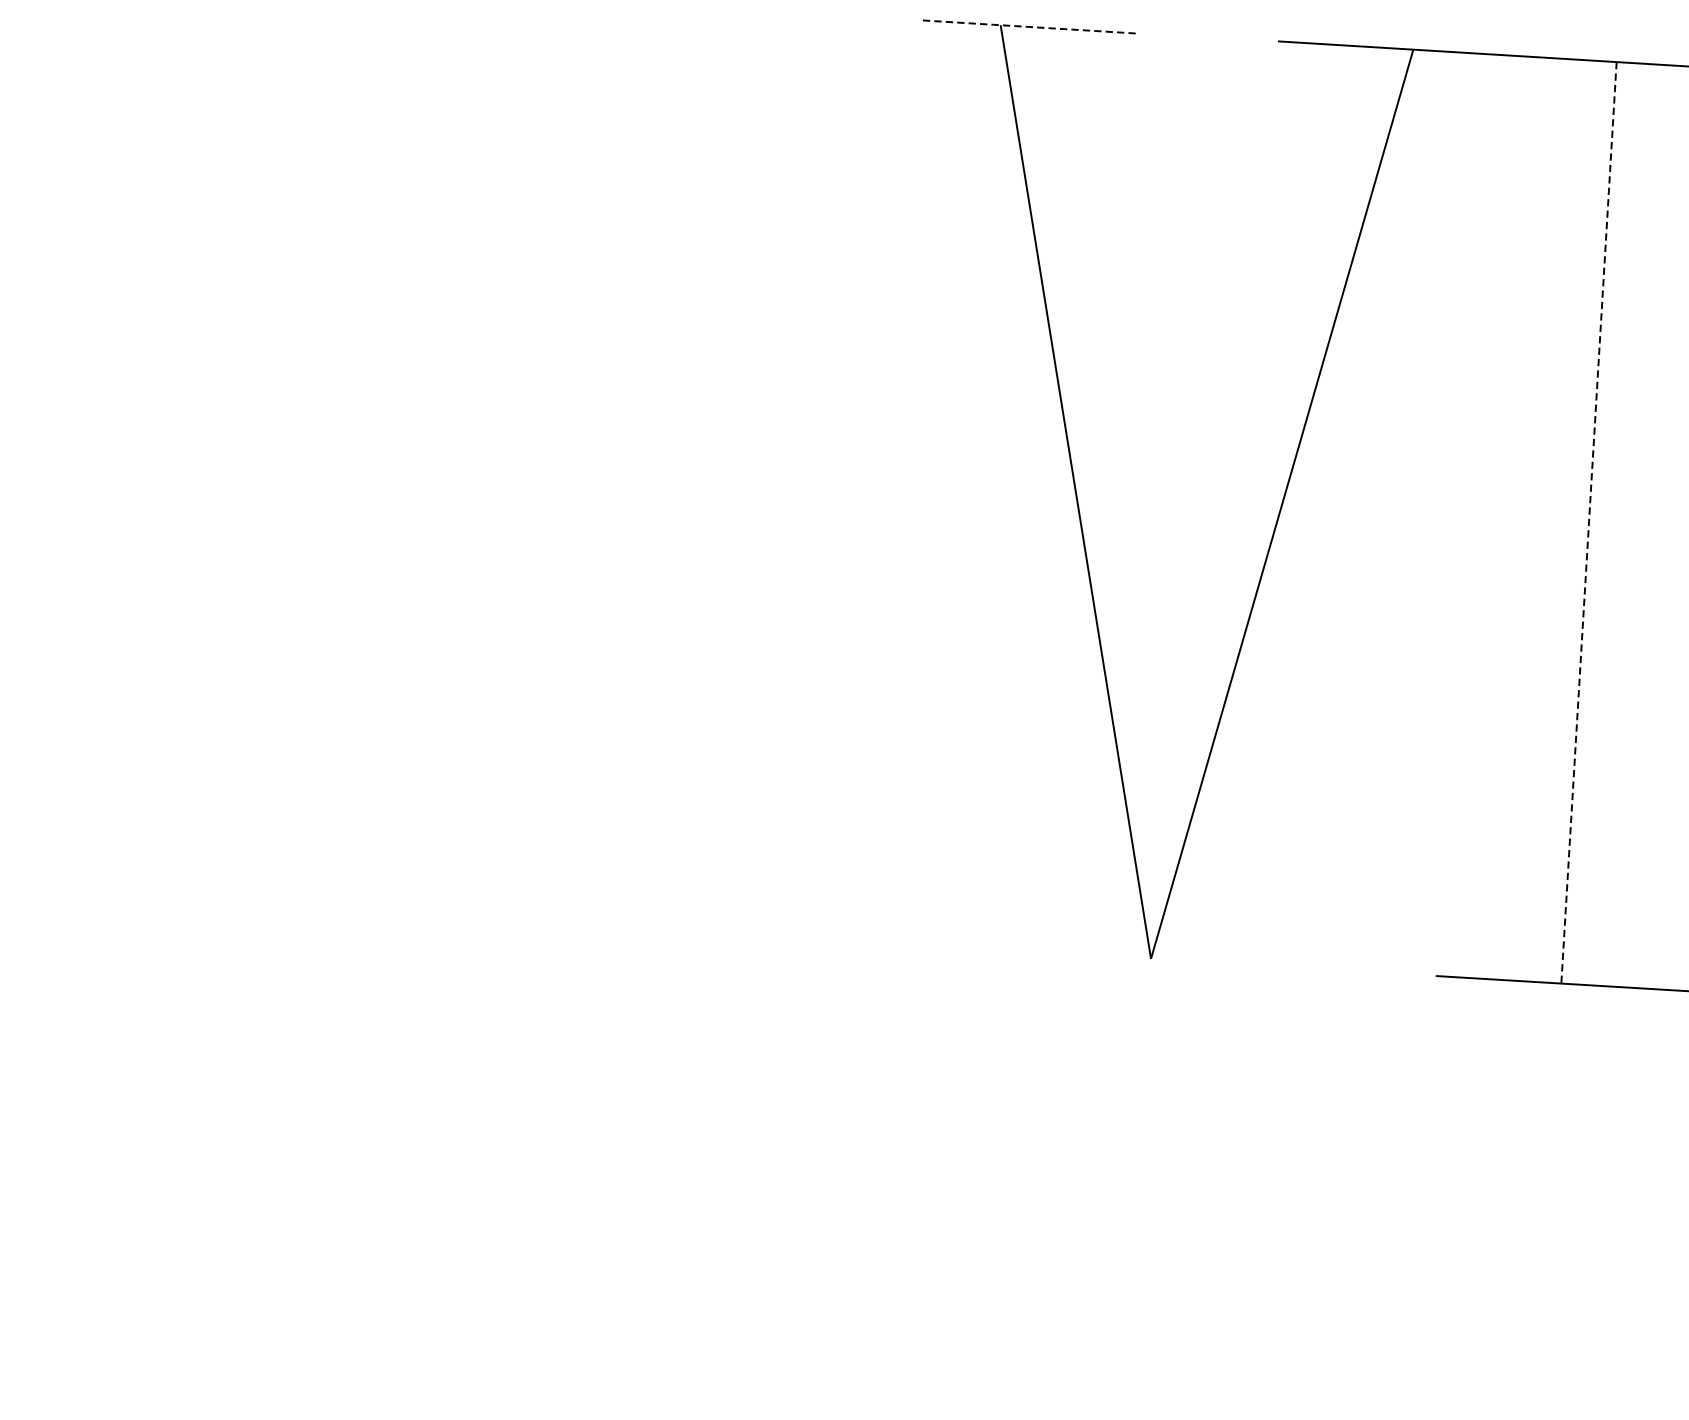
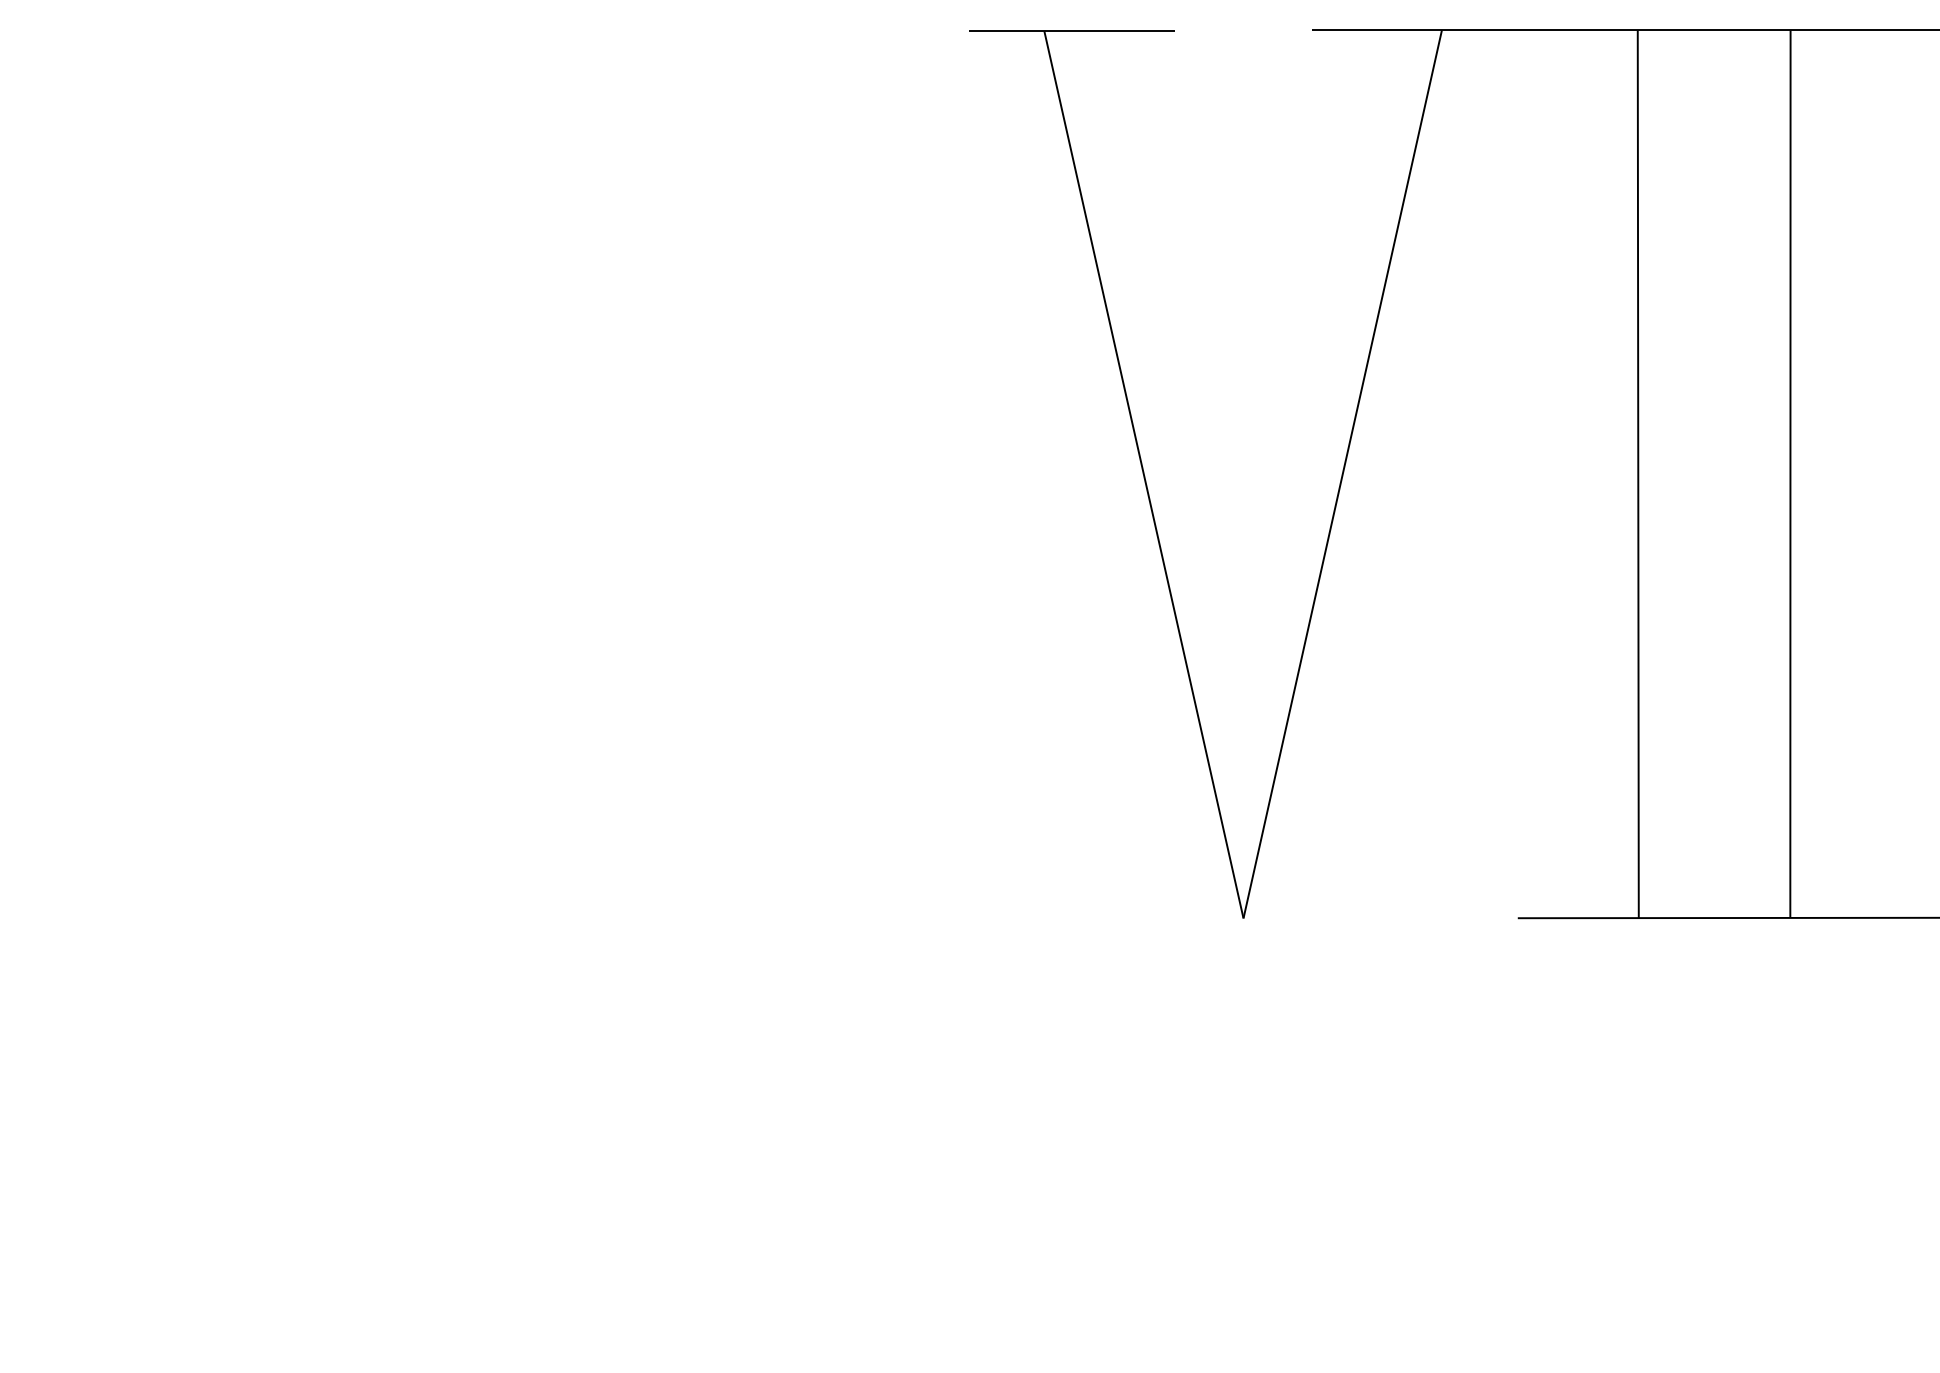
line: (1028, 27) -> (1071, 31), dashed -> solid
line: (1589, 523) -> (1638, 474), dashed -> solid

